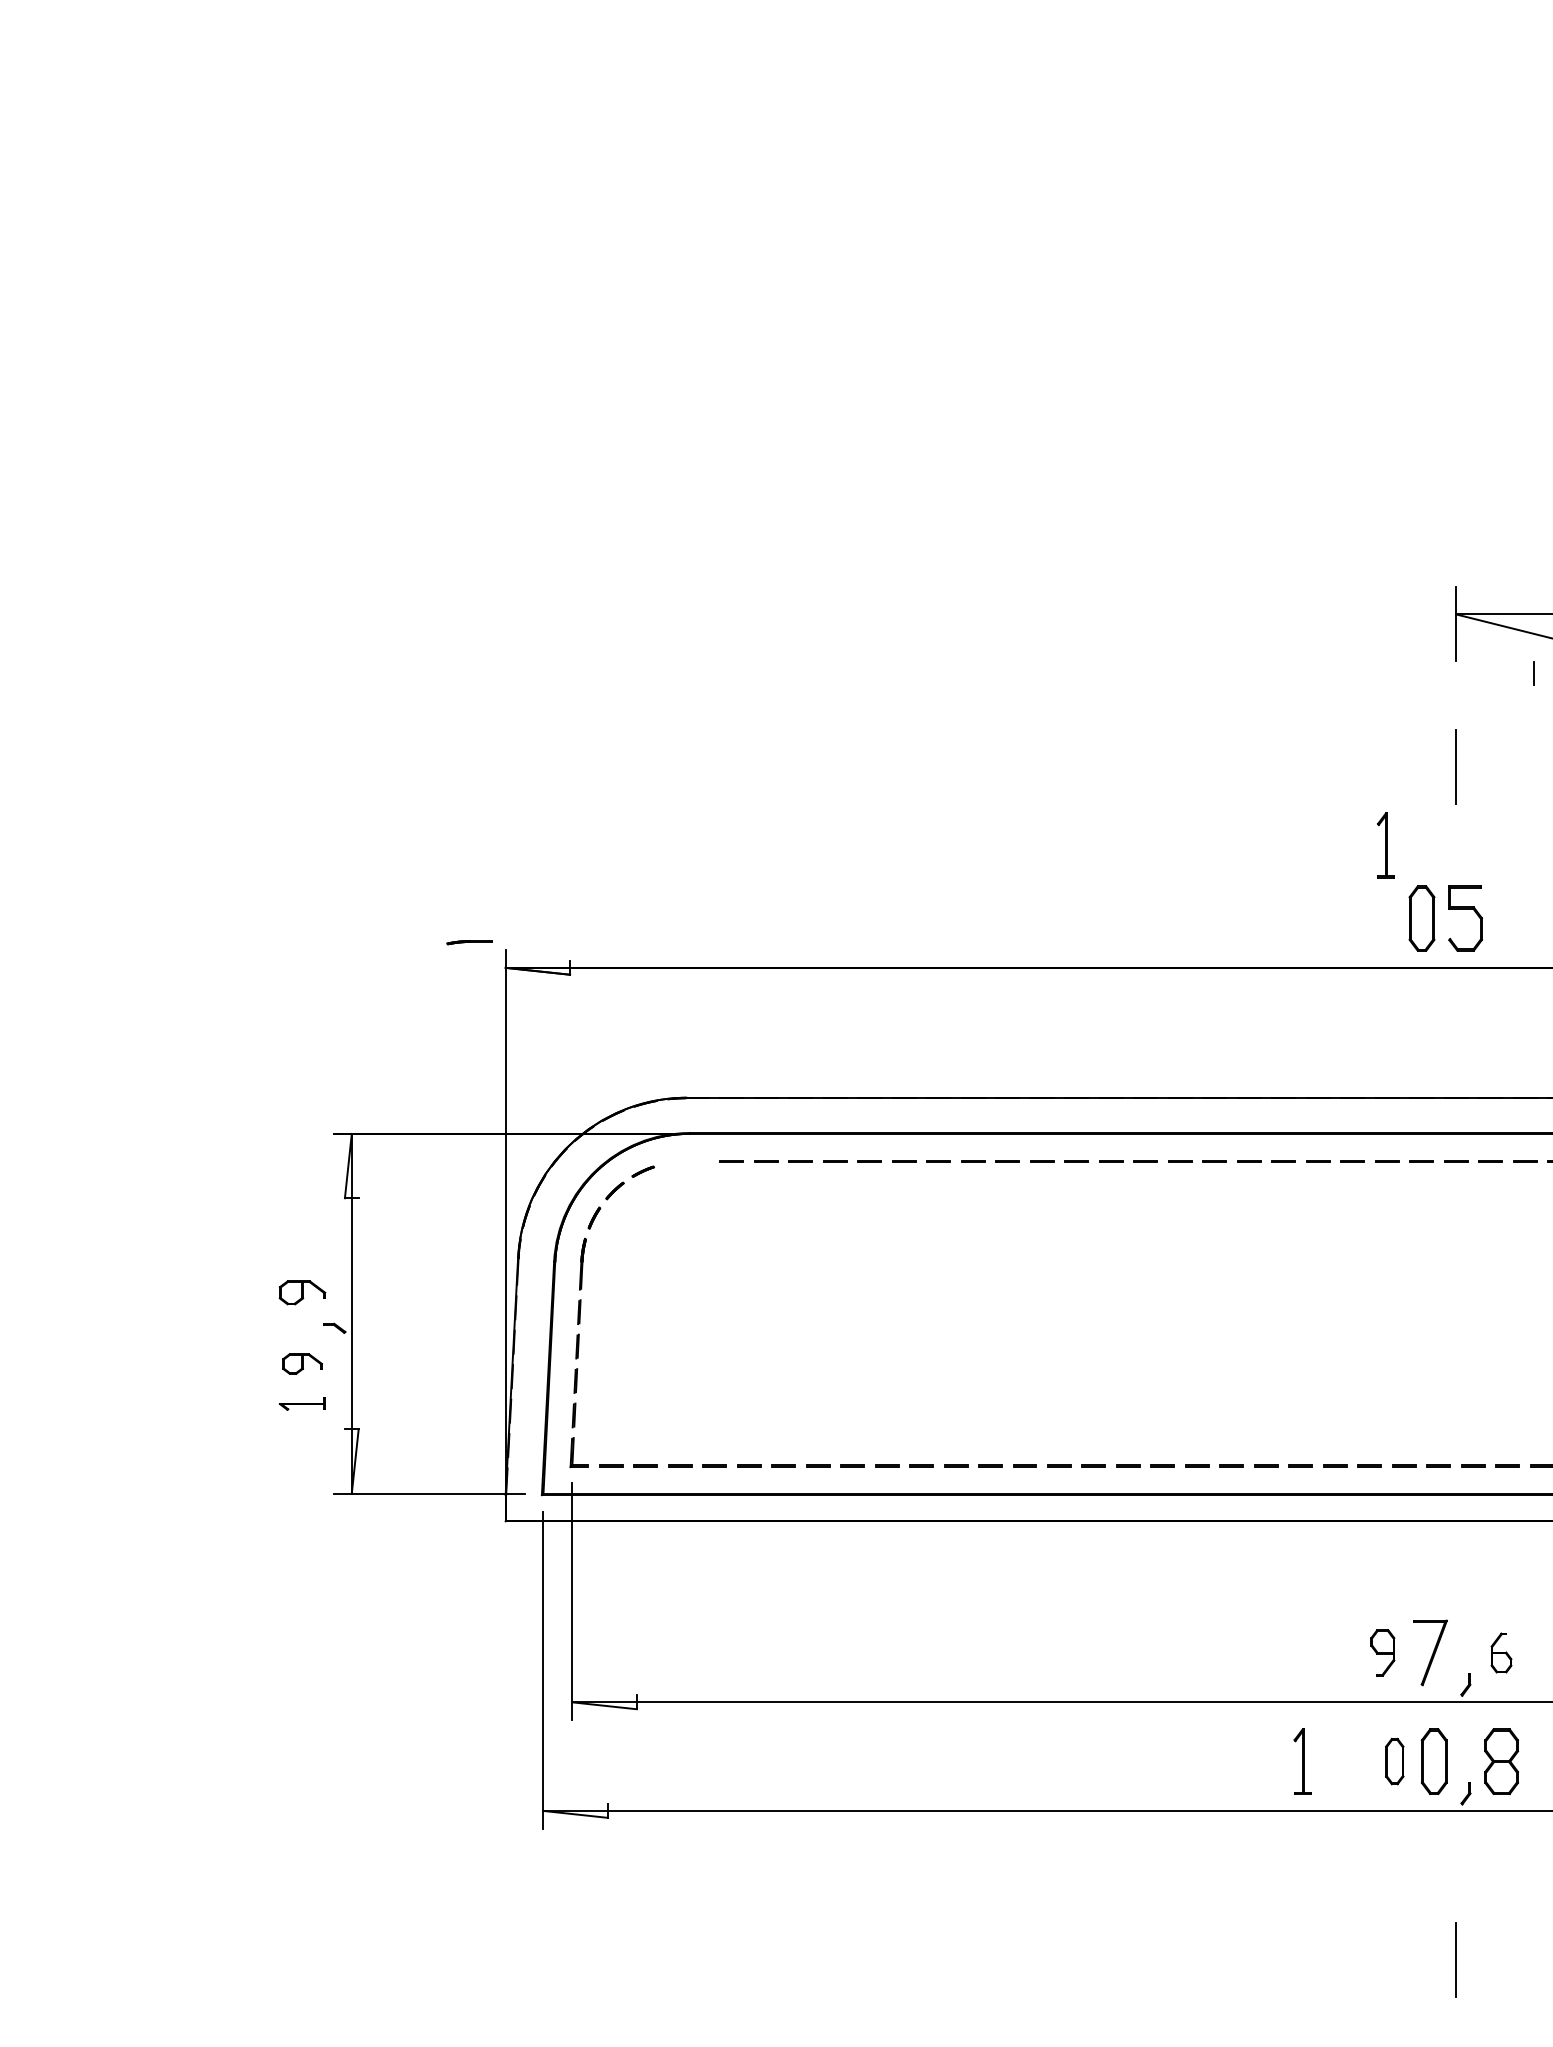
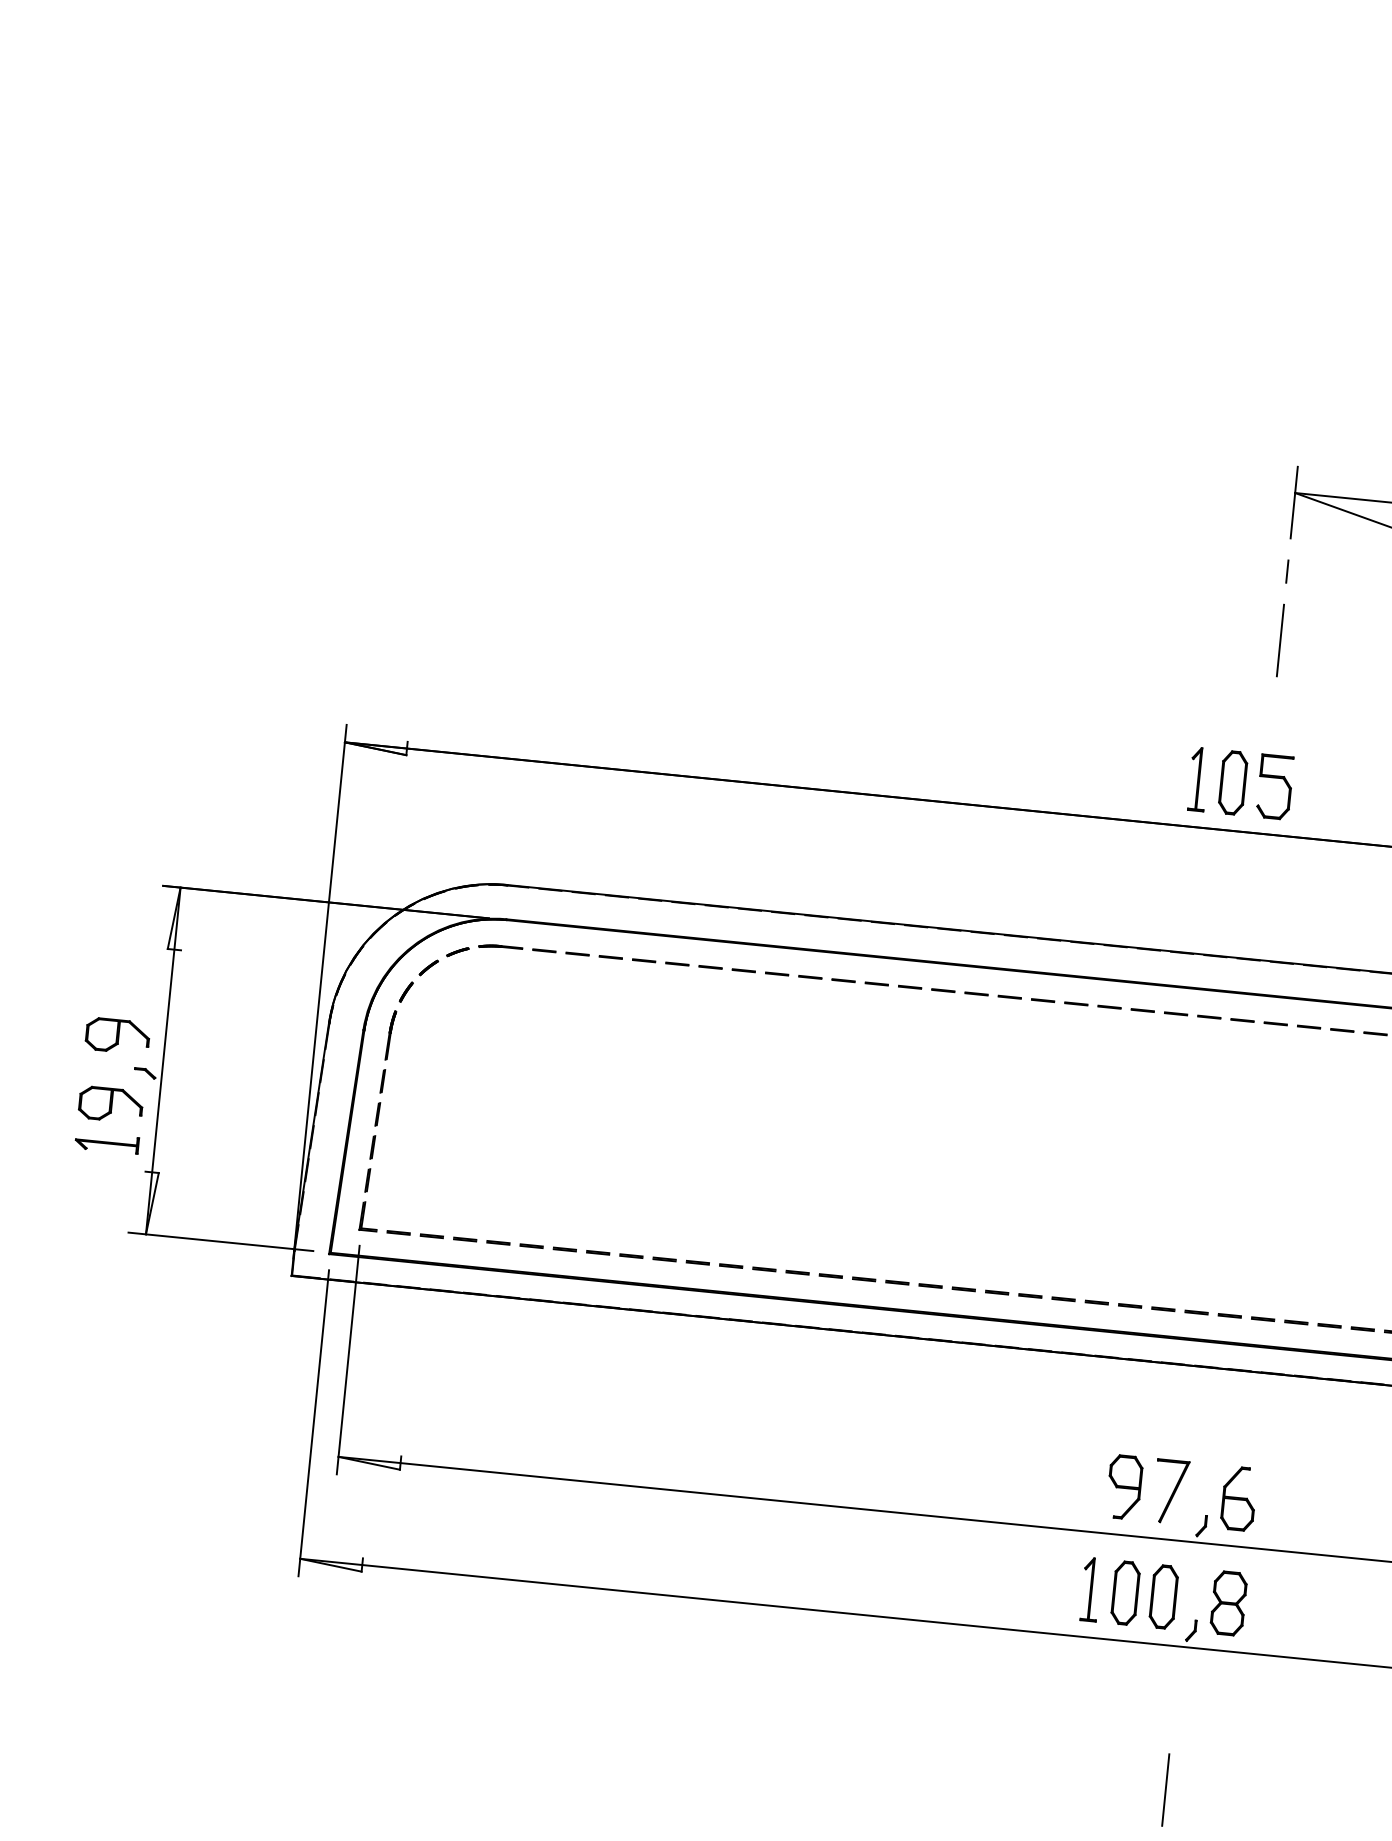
line: (1533, 673) -> (1286, 571), moved
part: (1385, 845) -> (1197, 779), moved
part: (469, 942) -> (500, 947), moved
part: (302, 1292) -> (117, 1035), size x1.43
part: (302, 1363) -> (110, 1104), size x1.67
part: (302, 1404) -> (107, 1143), size x1.43
part: (1382, 1652) -> (1124, 1486), size x1.43
part: (1501, 1652) -> (1239, 1498), size x1.67
part: (1302, 1761) -> (1090, 1589), moved
part: (1394, 1761) -> (1125, 1593), size x1.43

